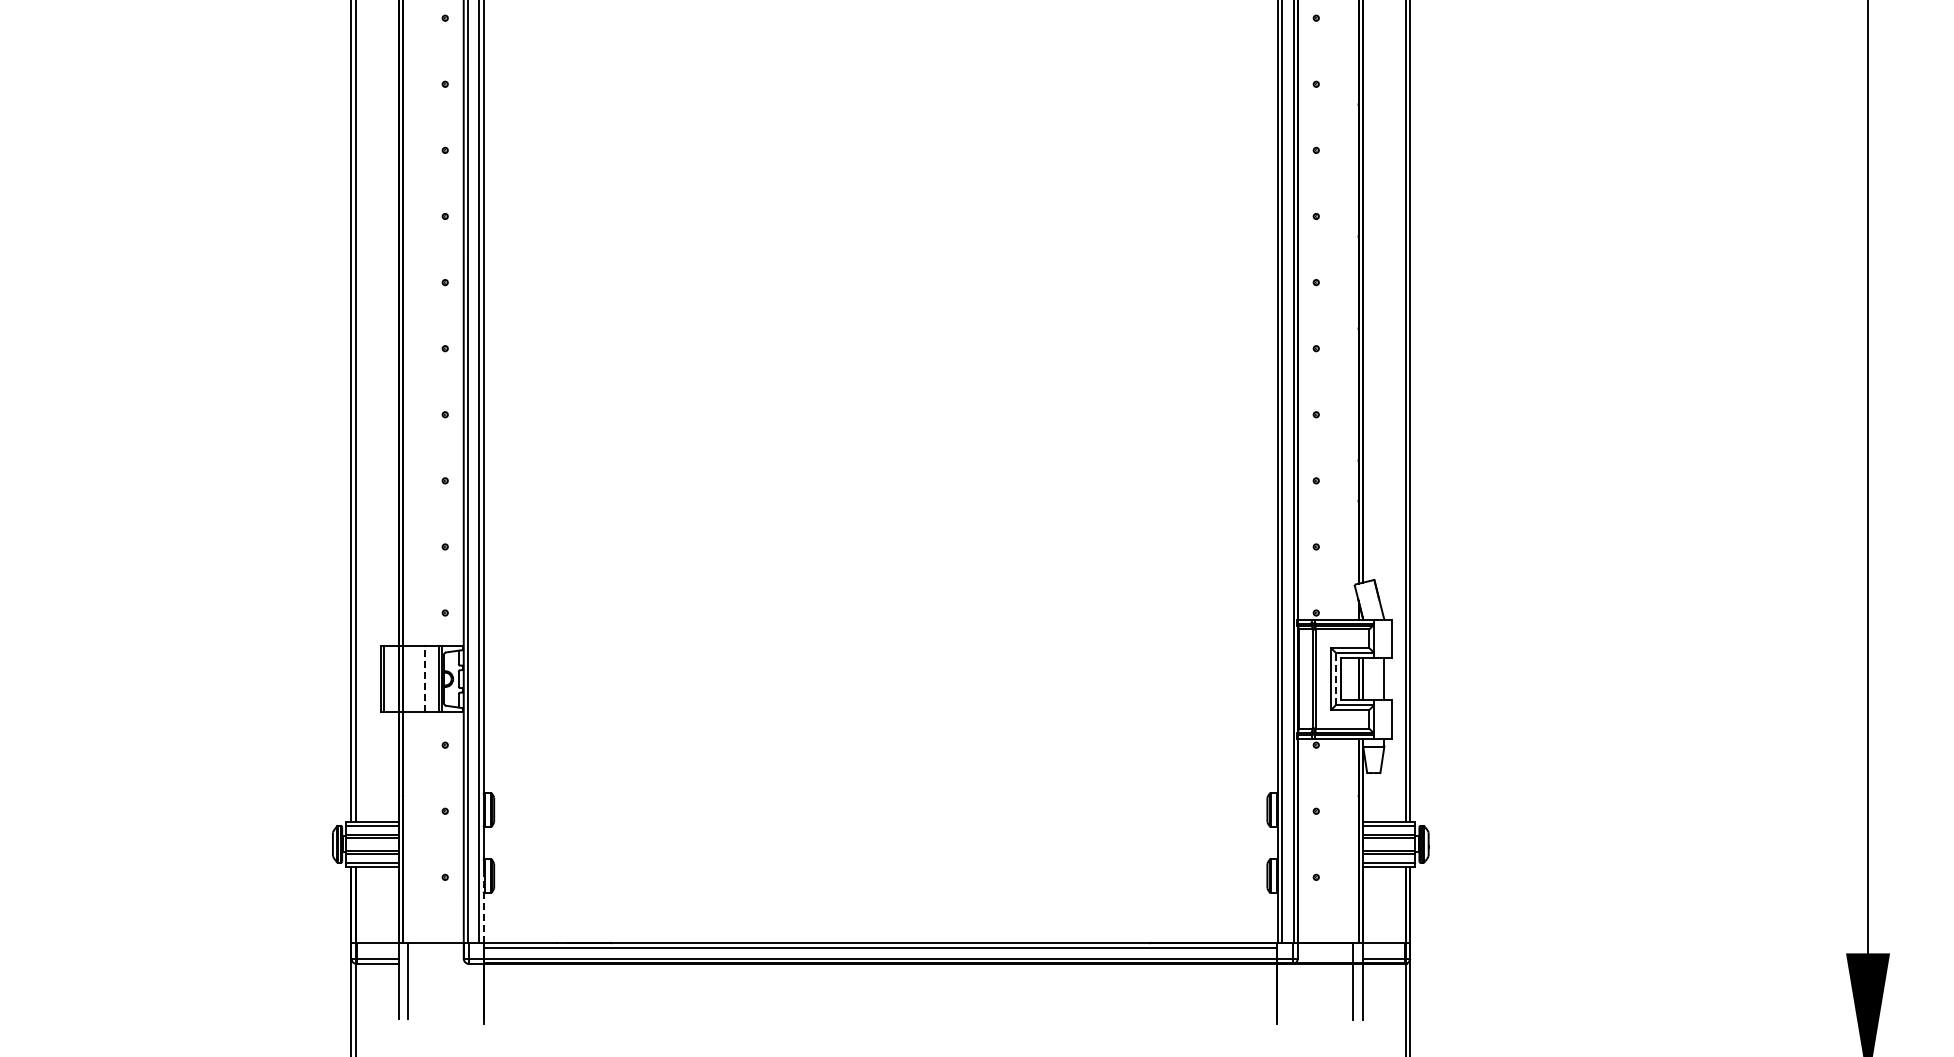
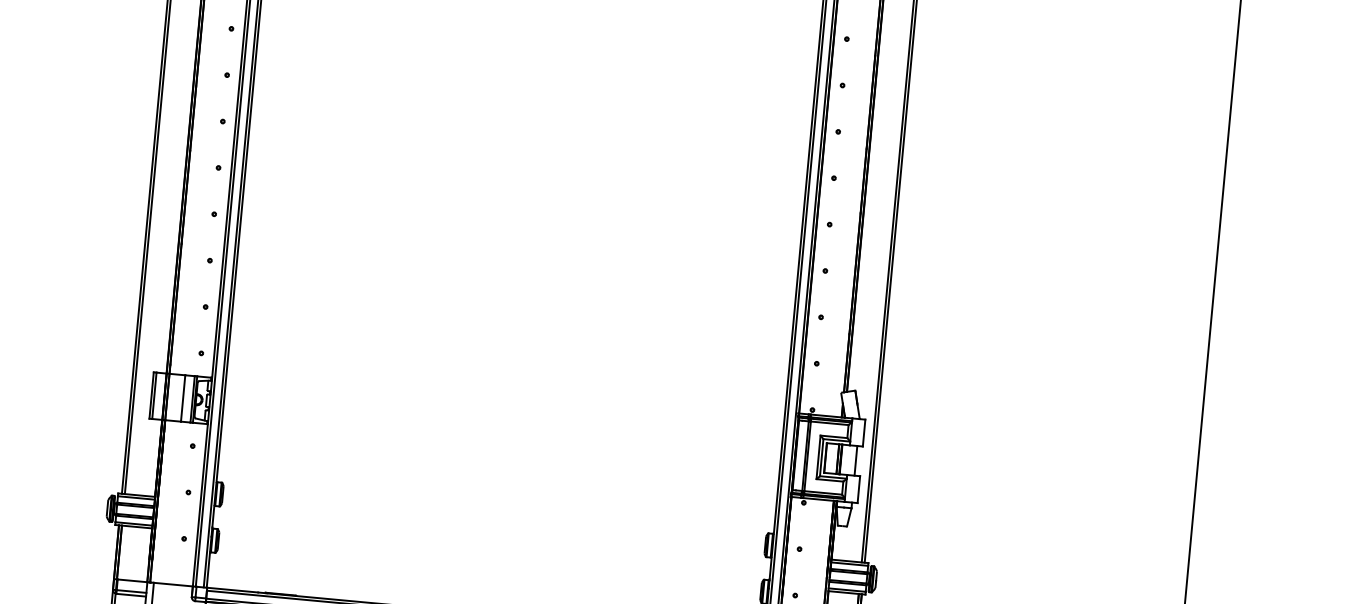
line: (425, 678) -> (183, 398), dashed -> solid
line: (1335, 678) -> (821, 457), dashed -> solid
line: (483, 906) -> (209, 561), dashed -> solid

